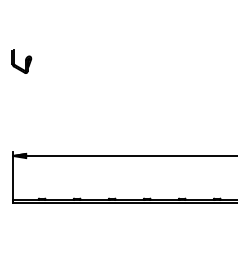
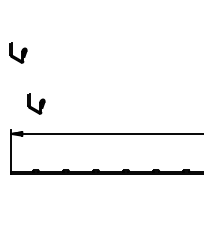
part: (42, 120) -> (36, 103), added

